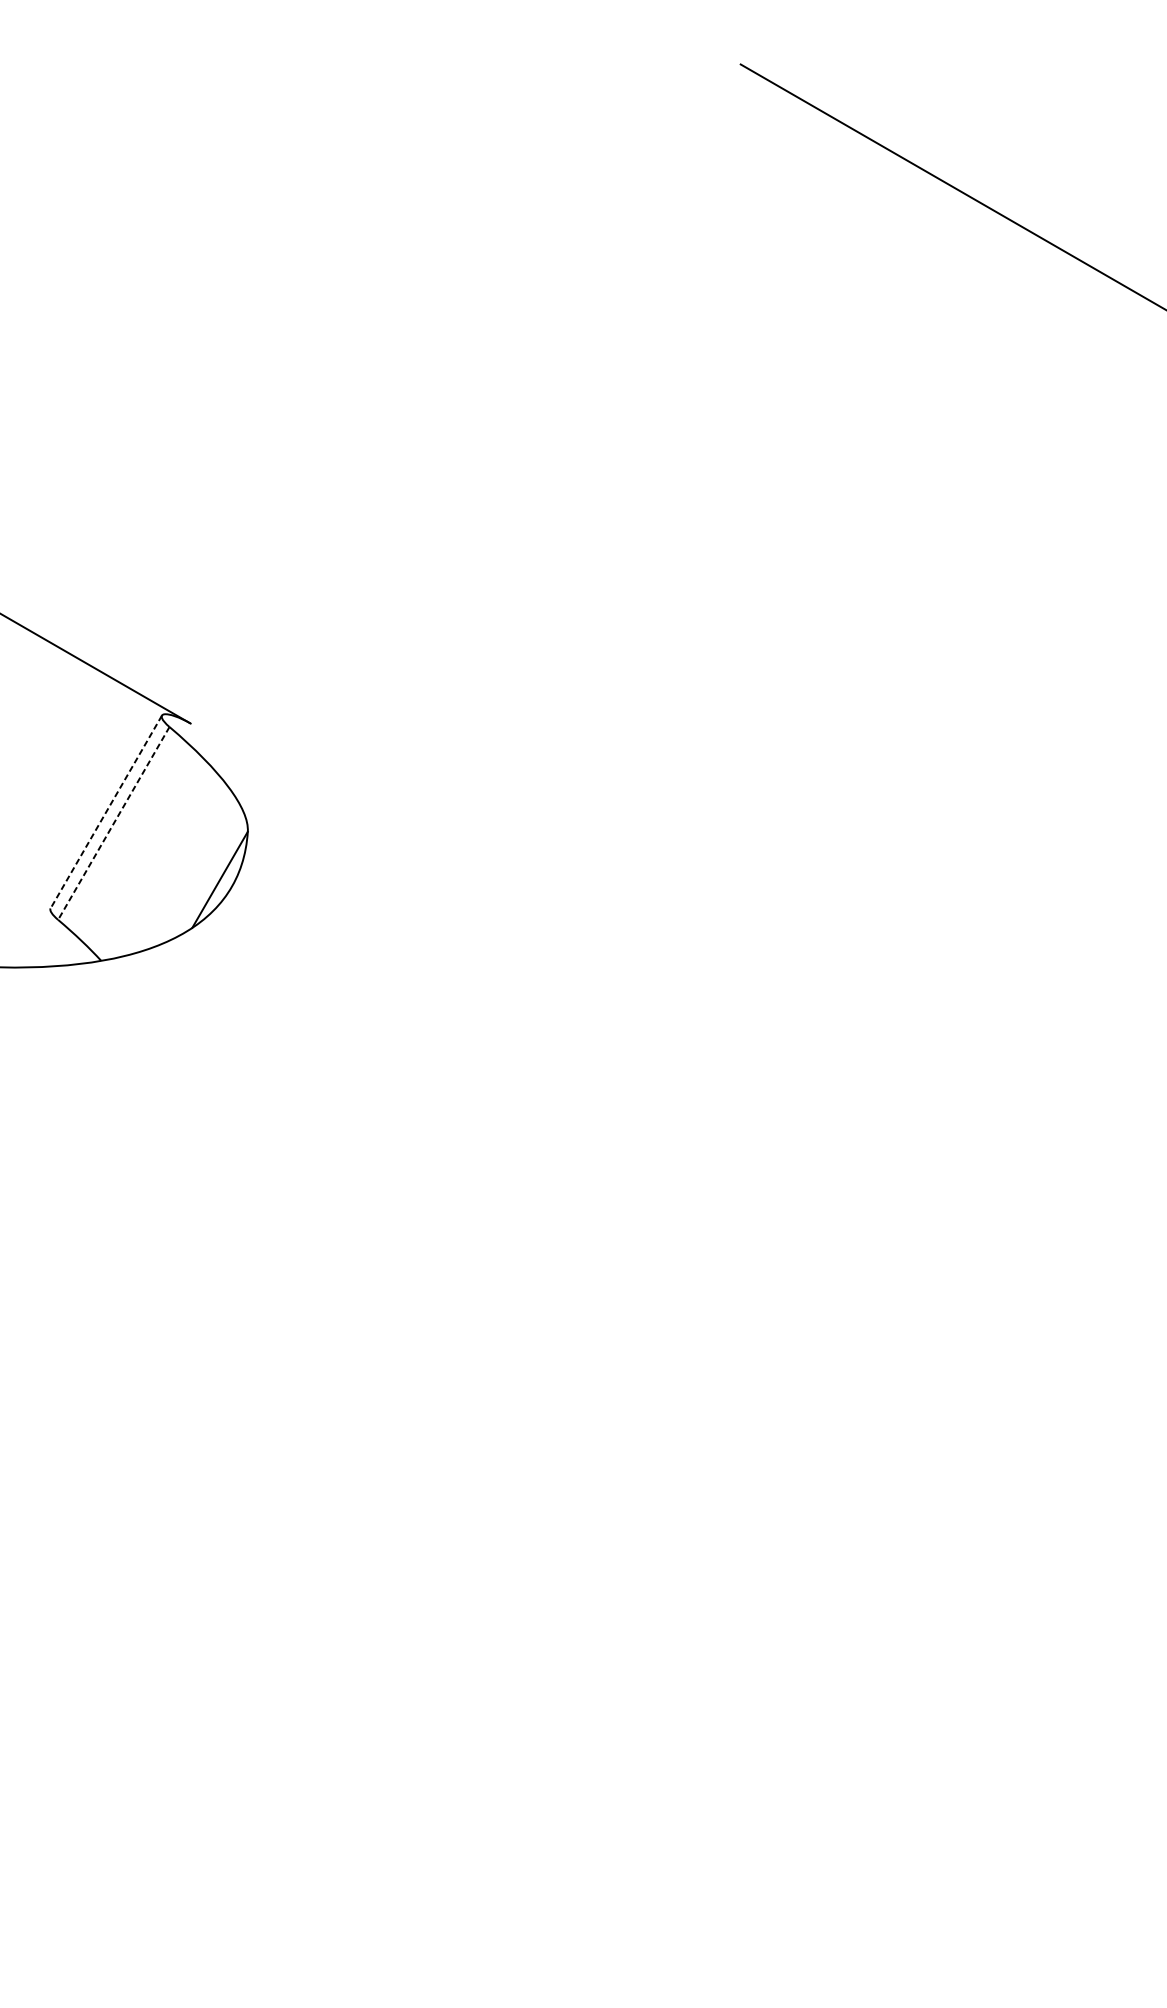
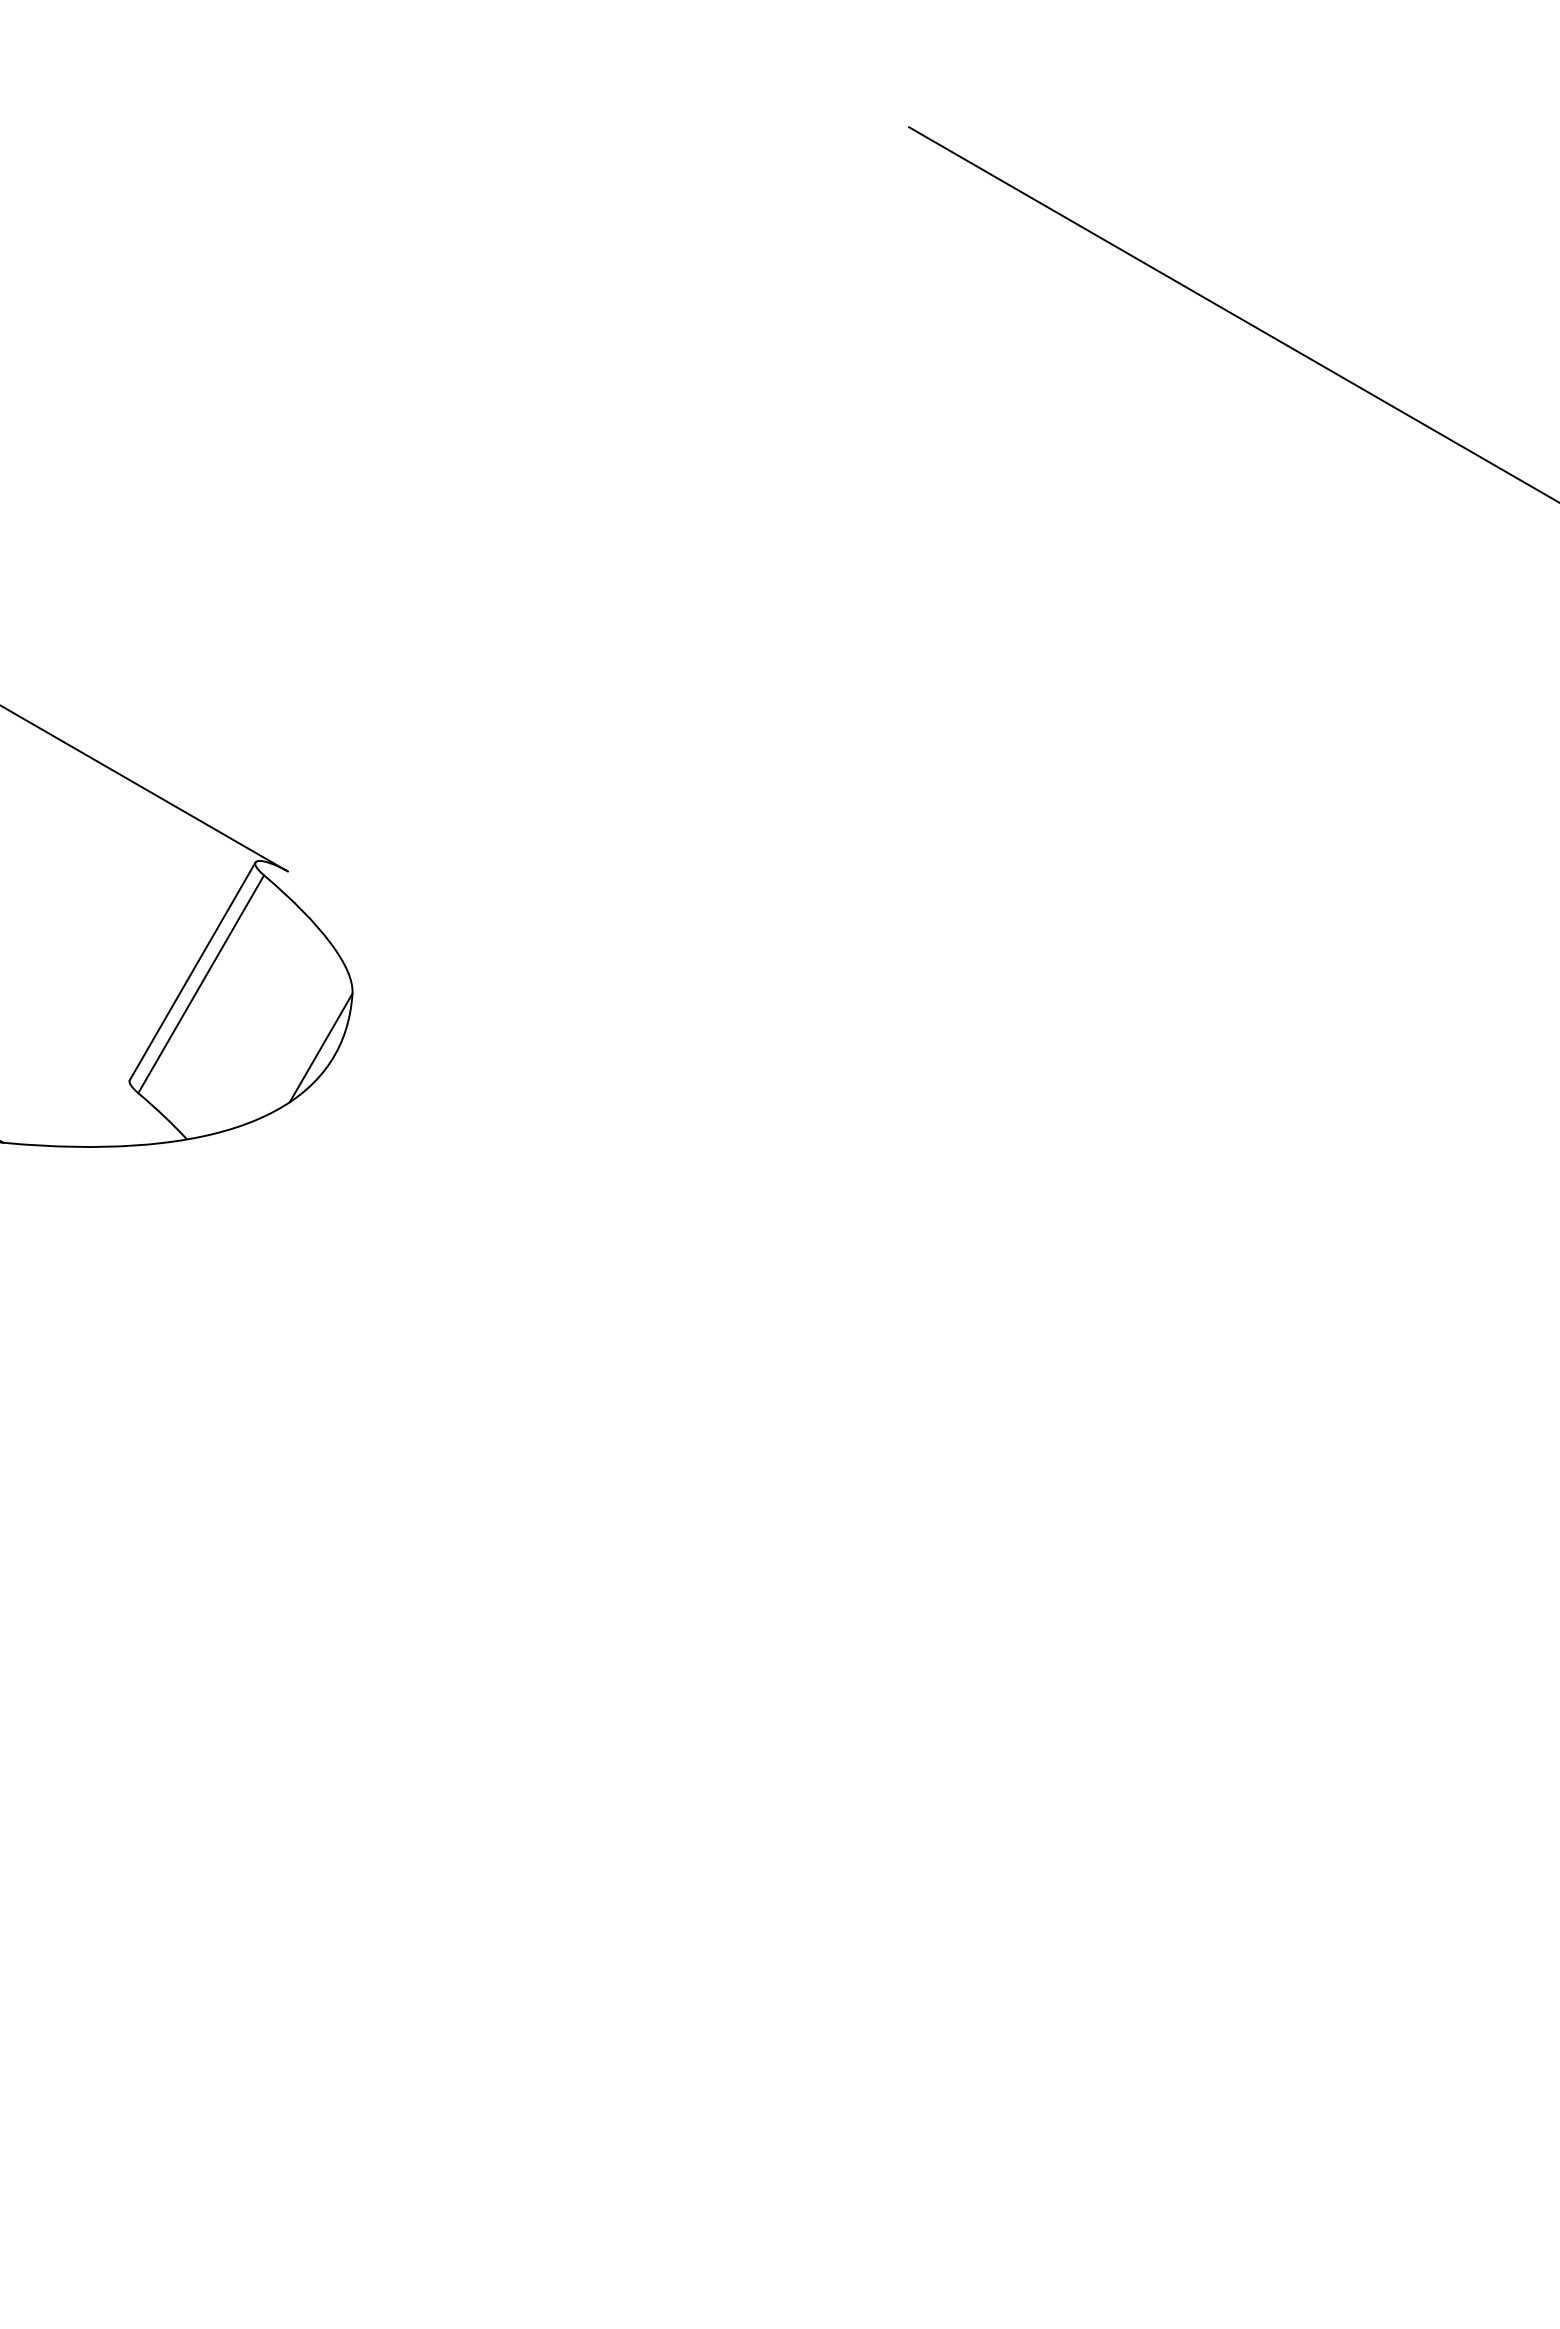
line: (106, 812) -> (192, 971), dashed -> solid
line: (114, 823) -> (201, 984), dashed -> solid

